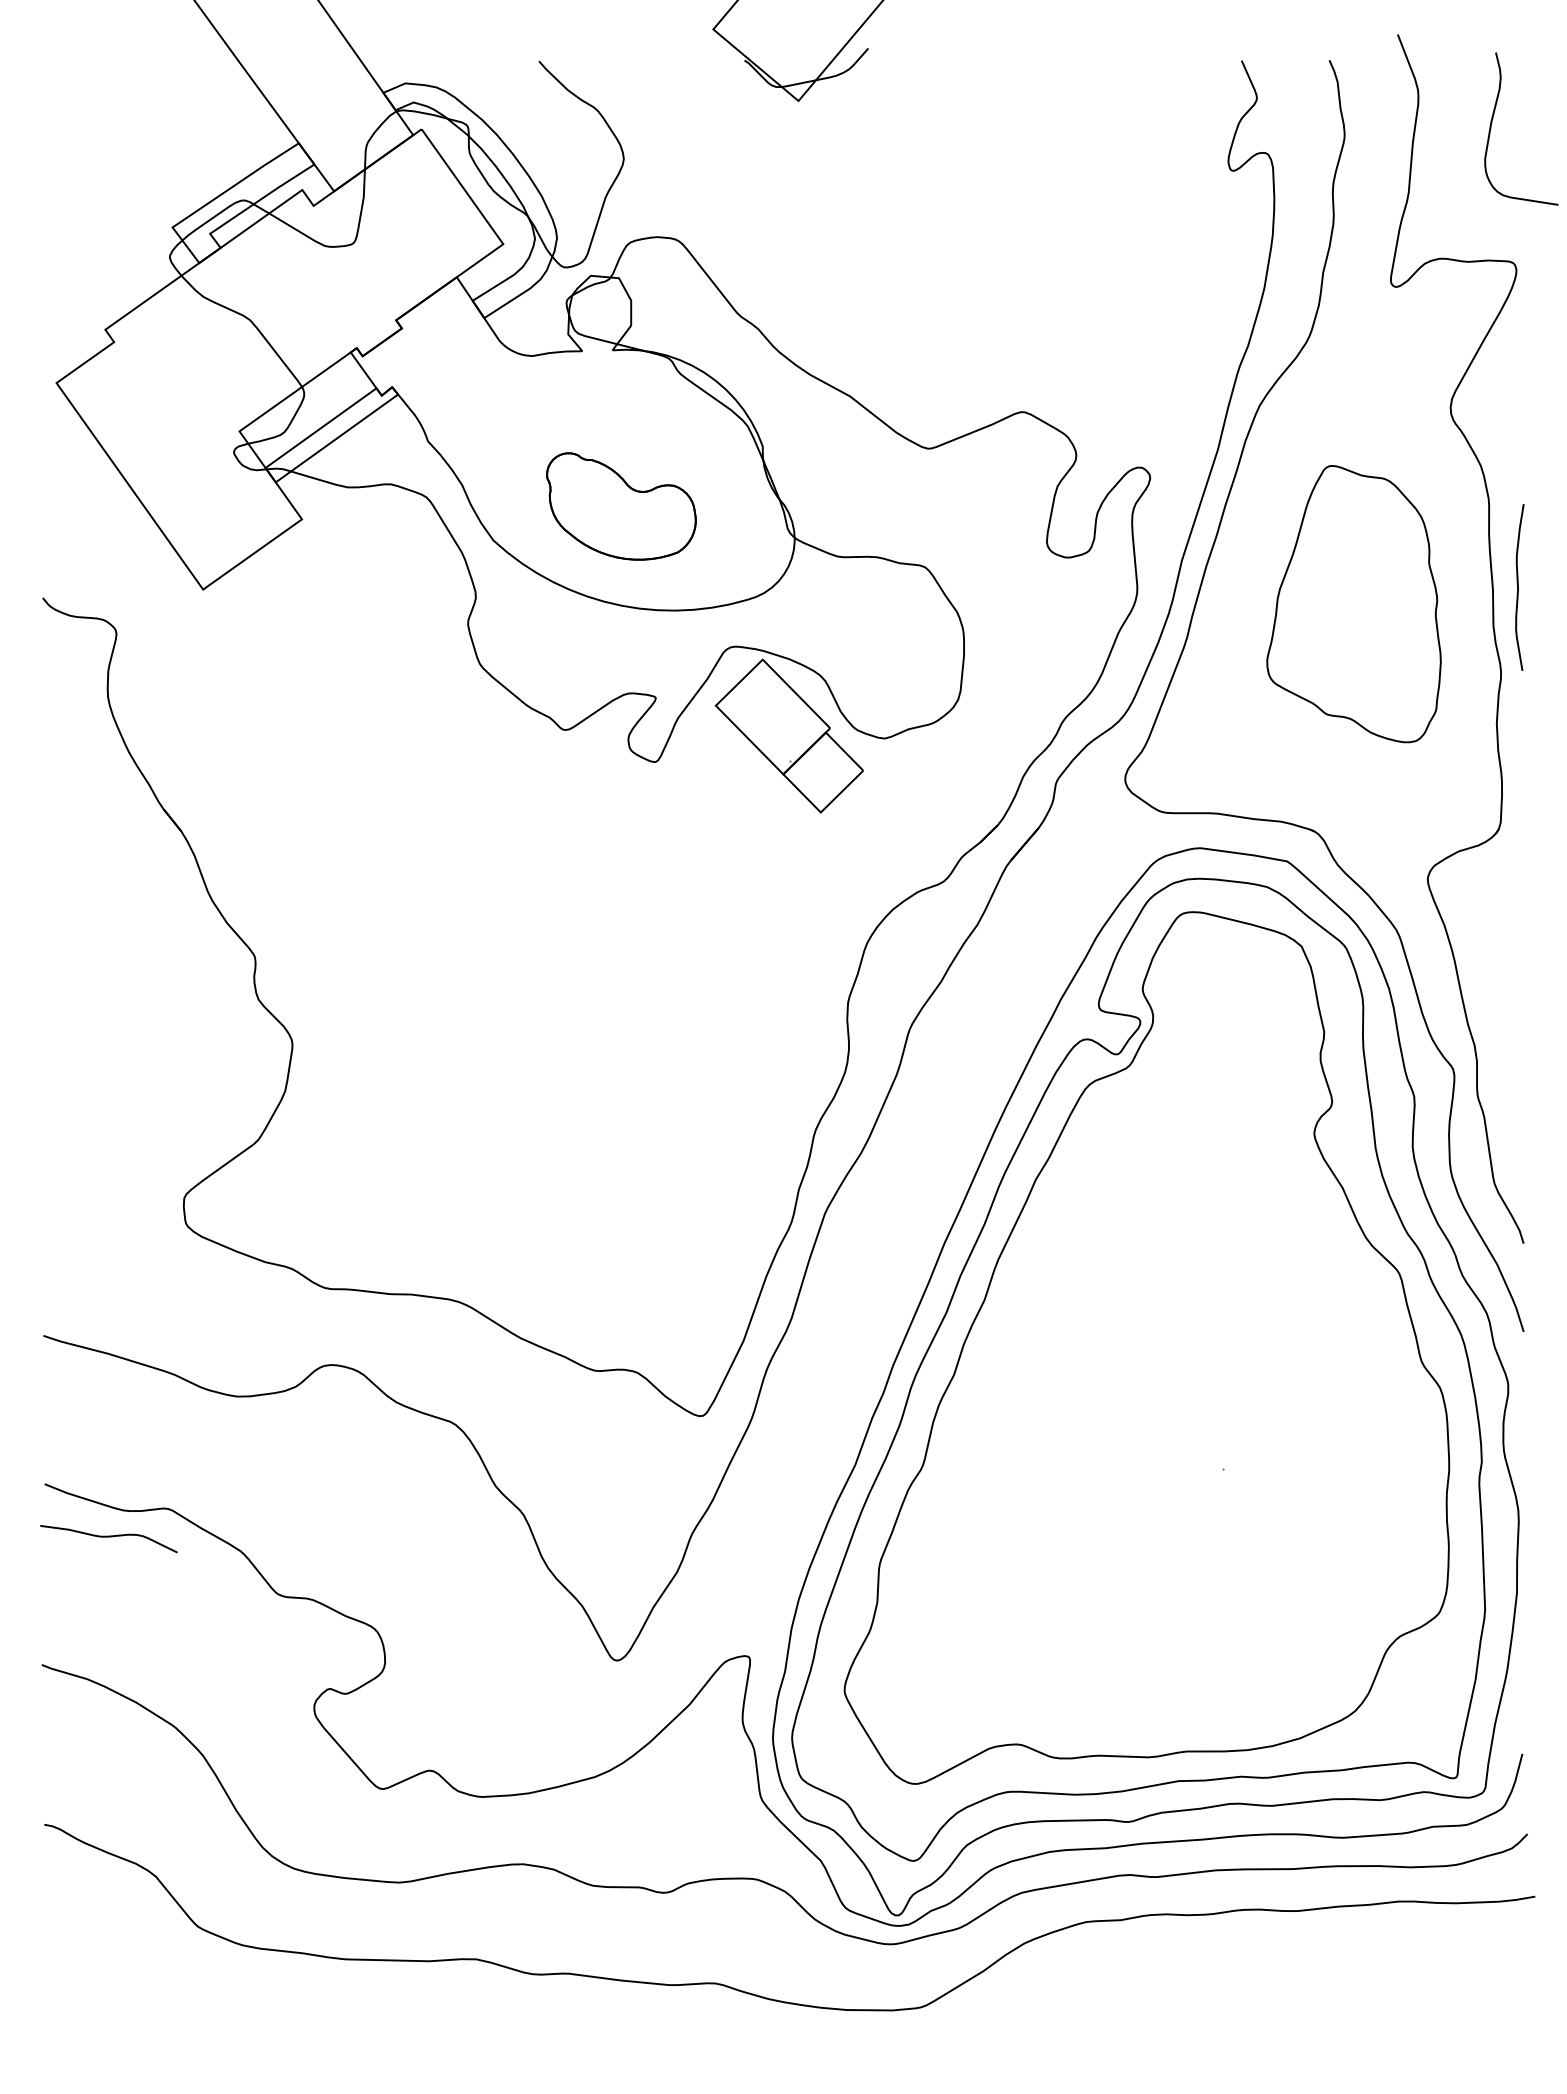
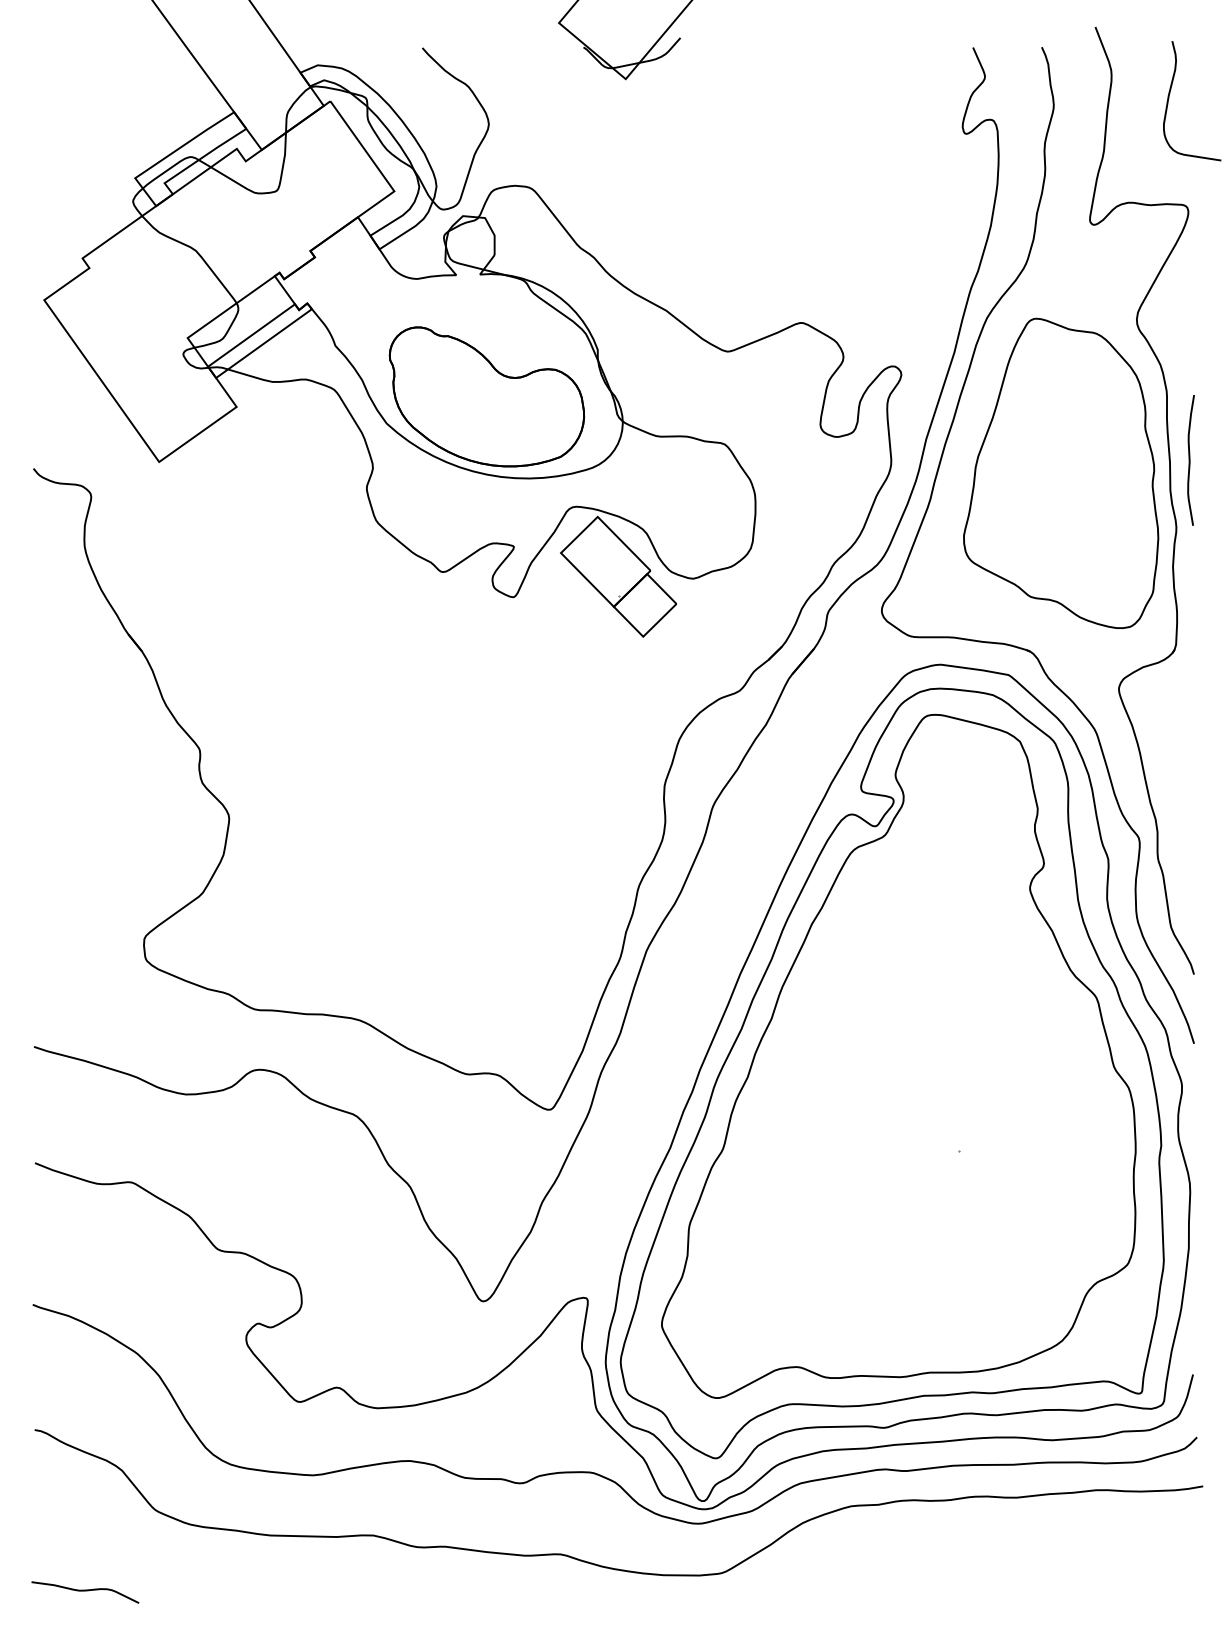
part: (621, 506) -> (487, 396), size x1.67
part: (1353, 603) -> (1060, 472), size x1.43
curve: (108, 1537) -> (85, 1591), moved

